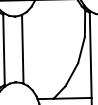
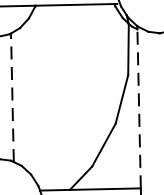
line: (22, 48) -> (11, 96), solid -> dashed
line: (90, 55) -> (138, 109), solid -> dashed

